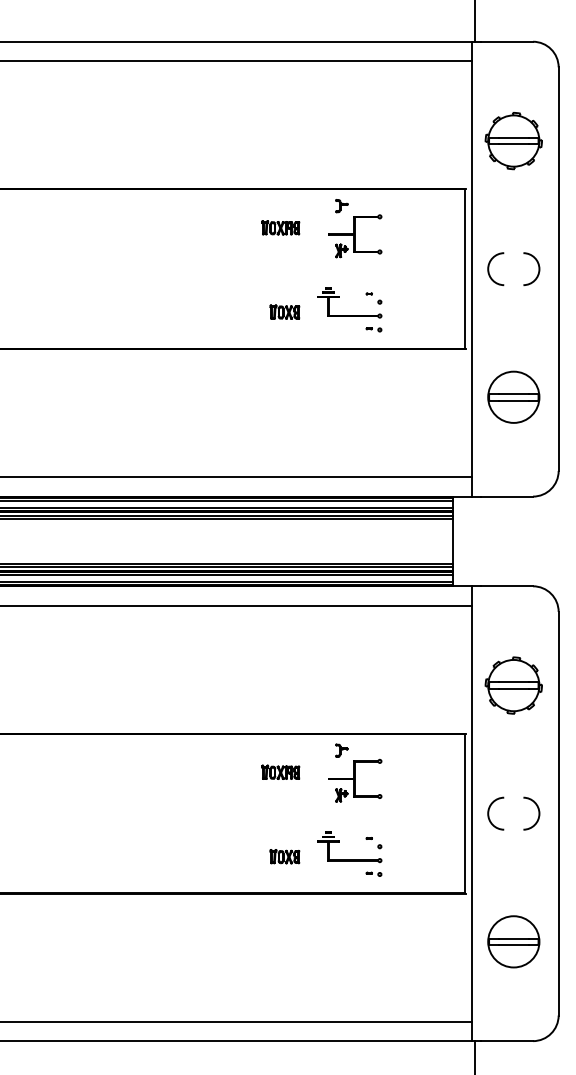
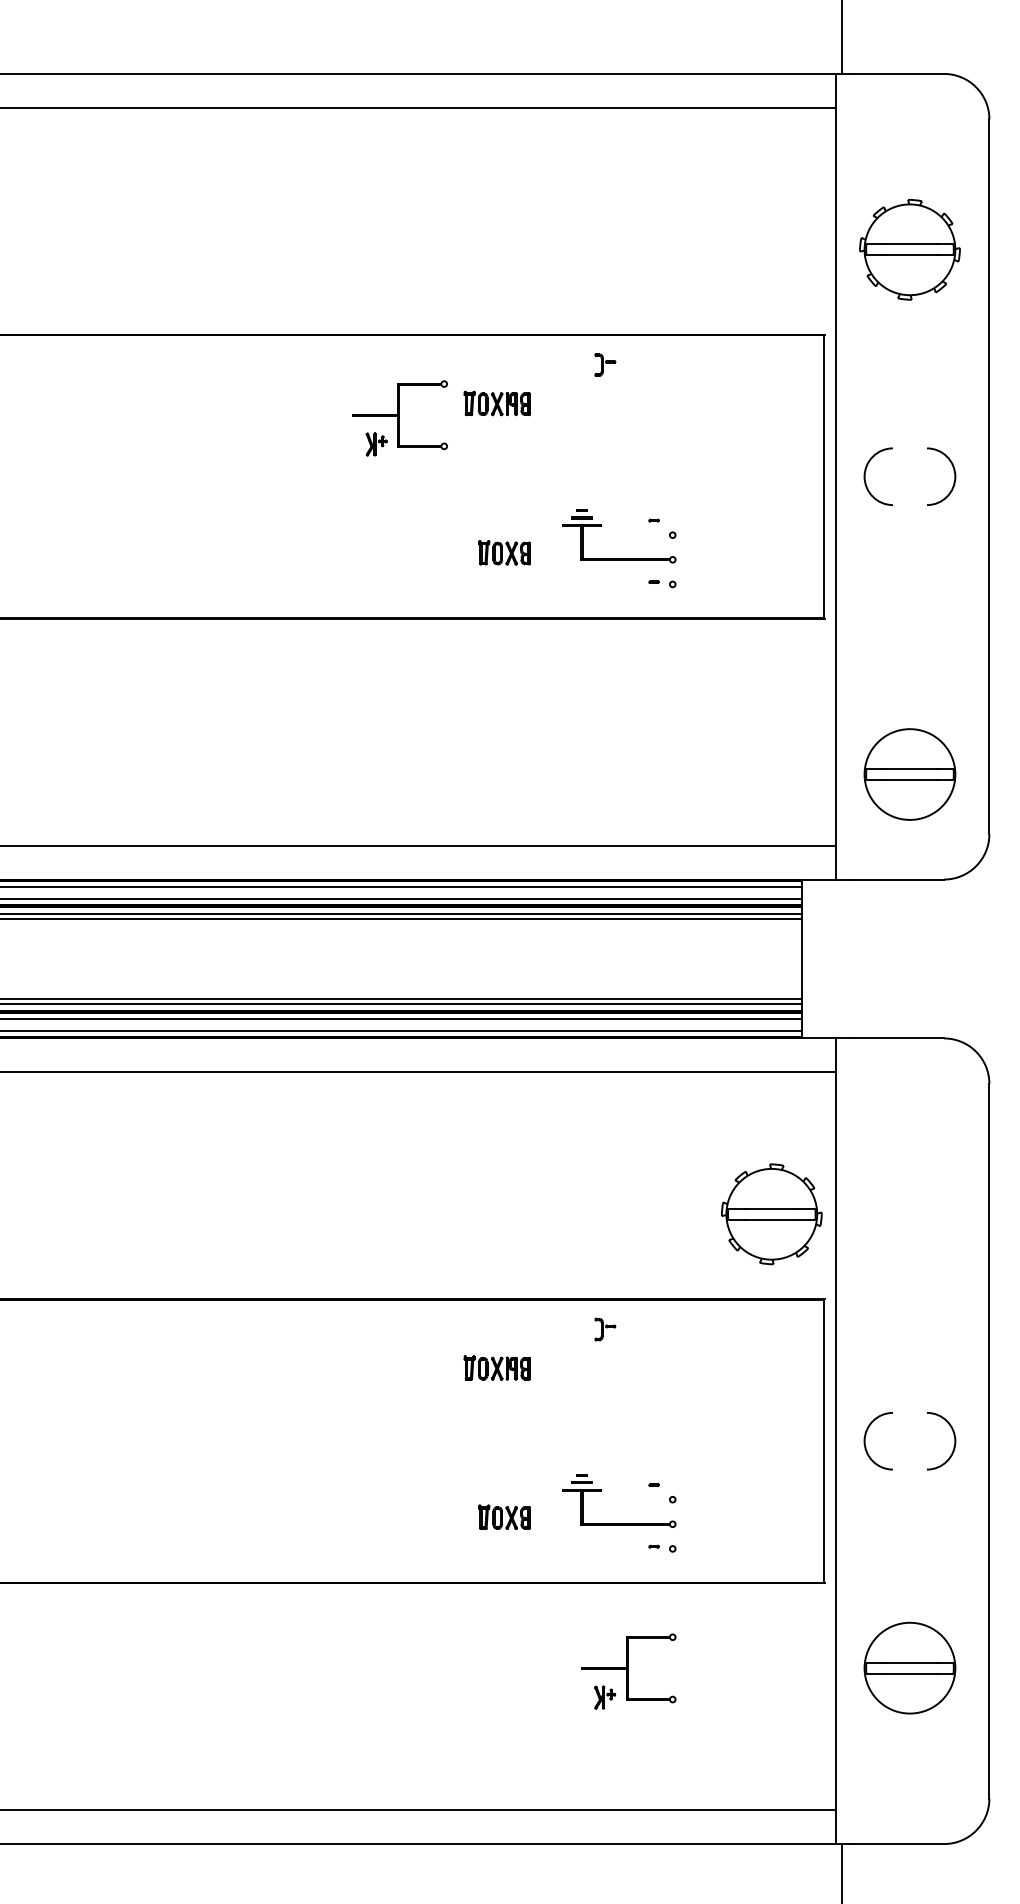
part: (355, 236) -> (401, 418), moved
part: (513, 396) -> (909, 773), moved
part: (513, 685) -> (771, 1214), moved
part: (355, 780) -> (629, 1671), moved

